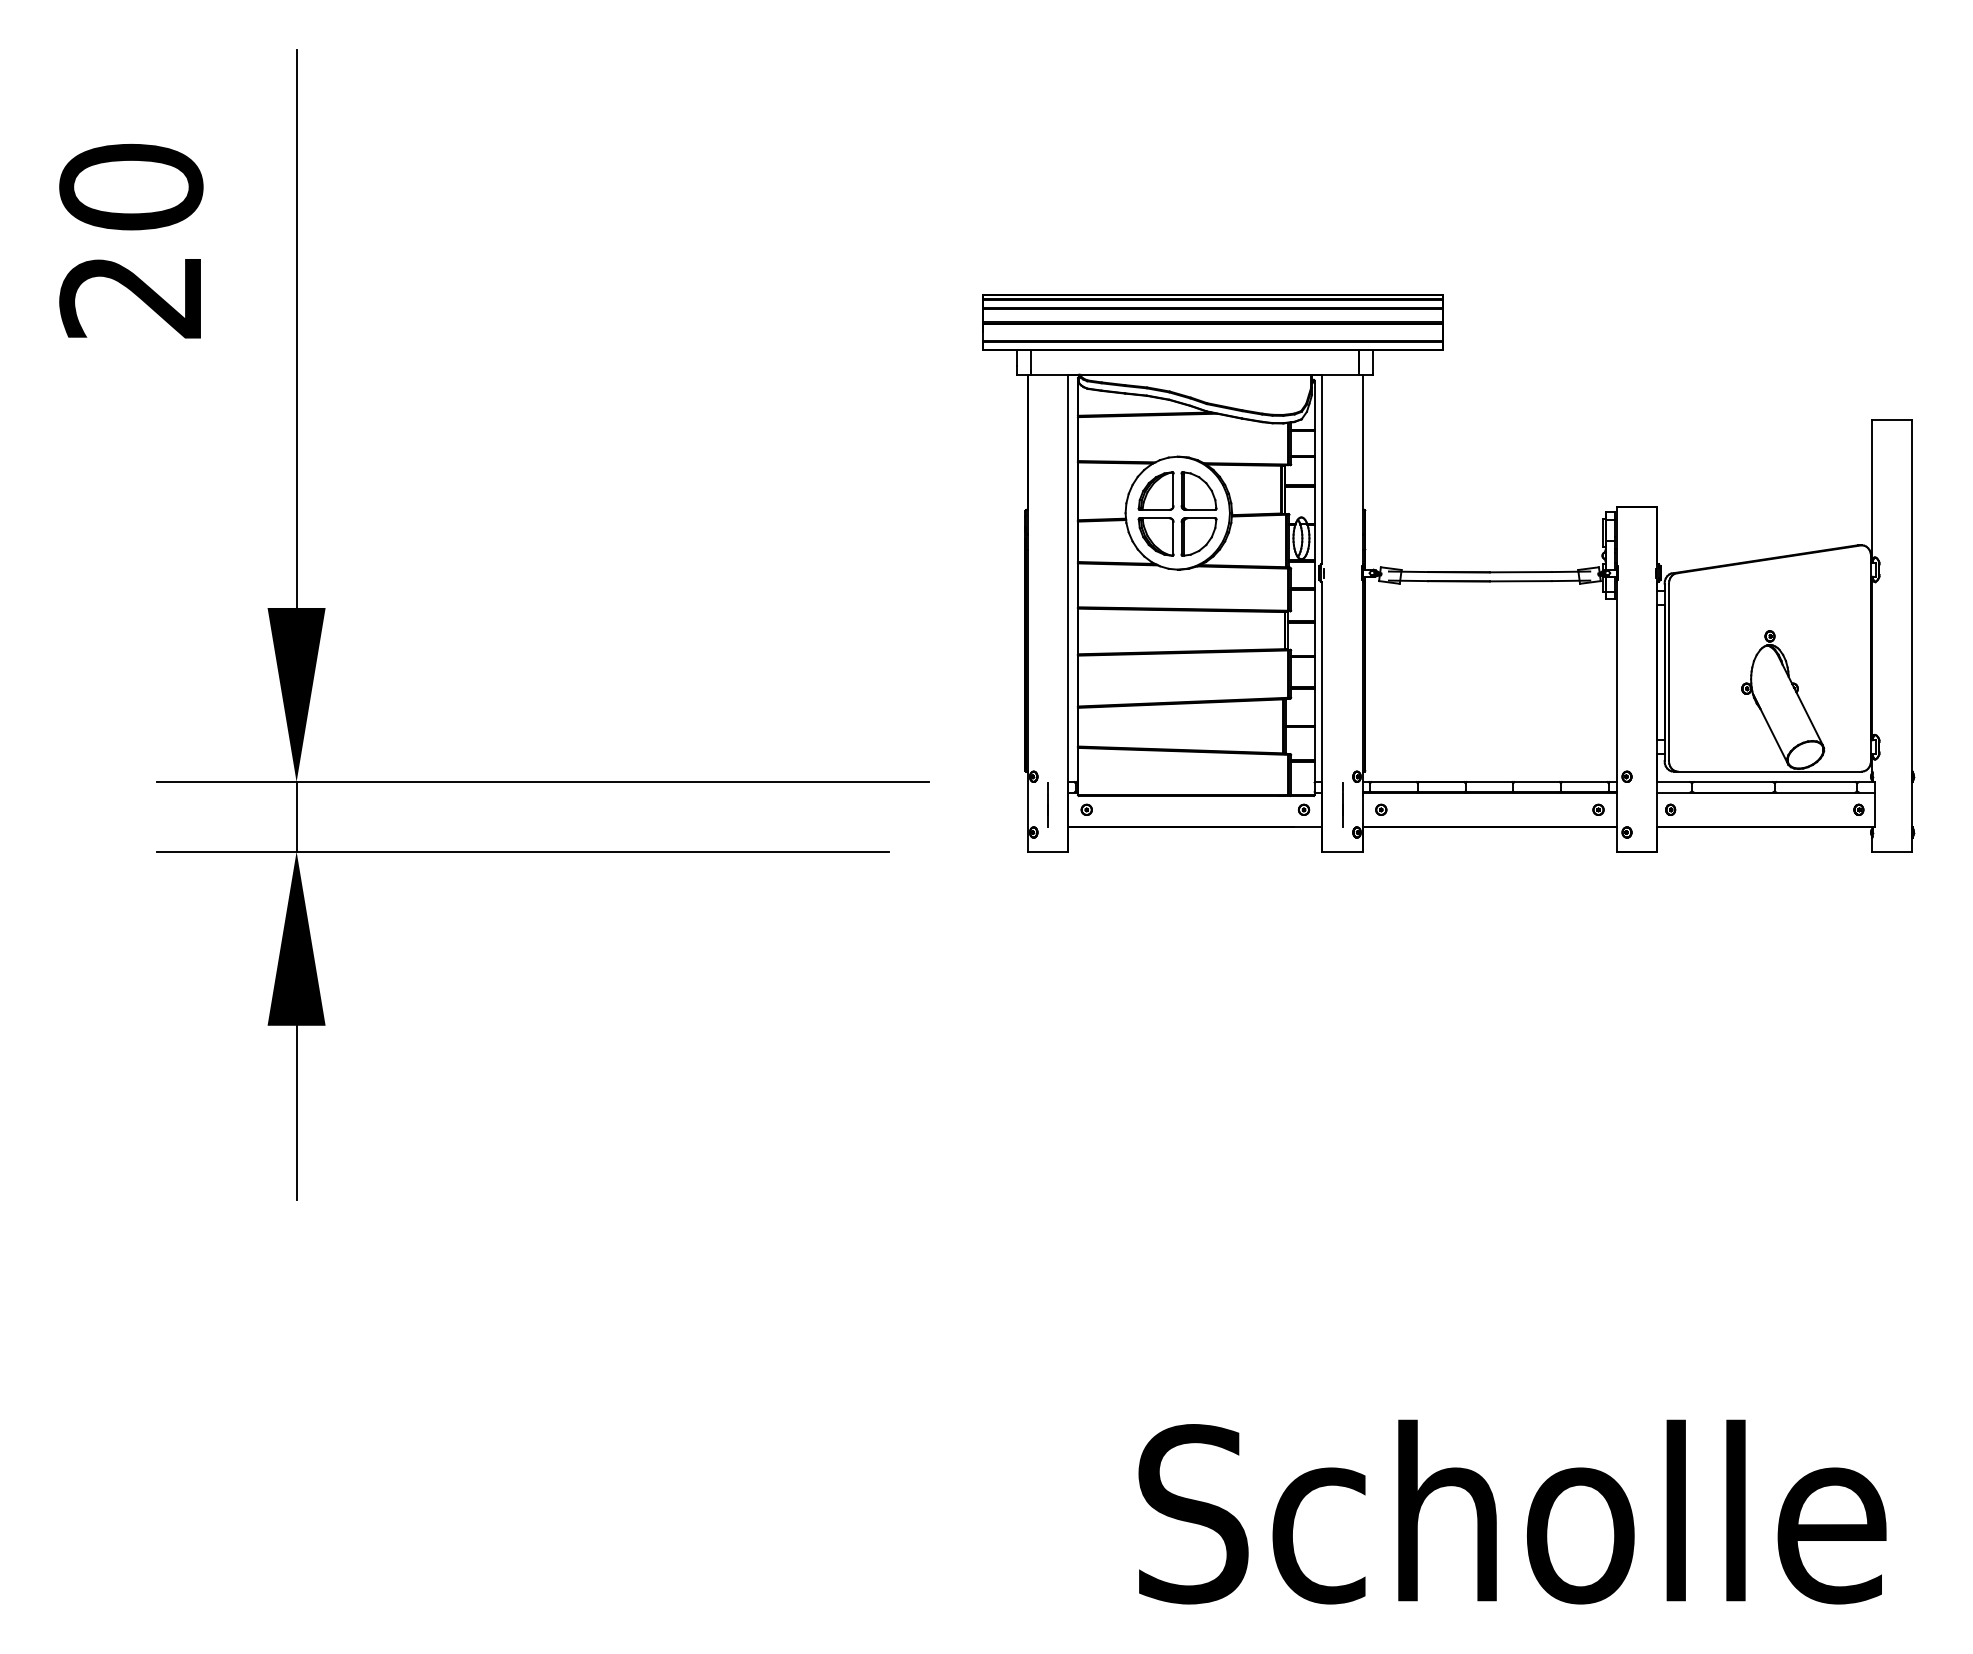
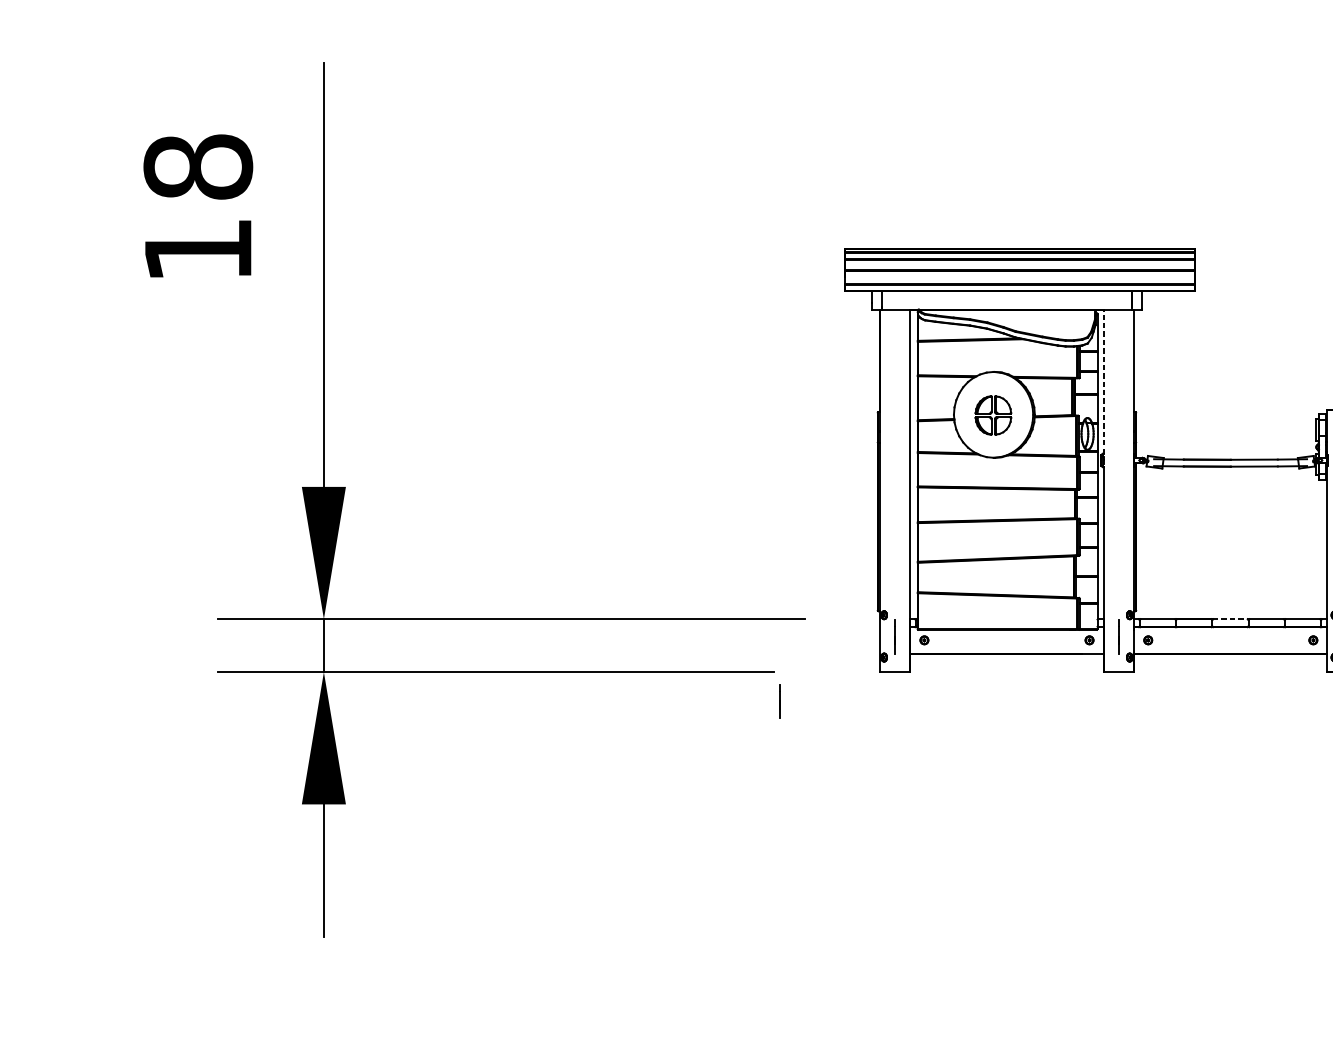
text: (131, 240) -> (198, 207), 20 -> 18
line: (1322, 469) -> (1103, 381), solid -> dashed
part: (1177, 513) -> (993, 415), size x0.6
line: (1489, 782) -> (1230, 619), solid -> dashed
line: (896, 889) -> (779, 700), added

